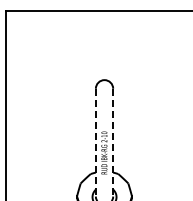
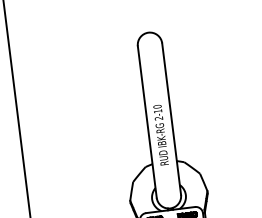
line: (95, 142) -> (146, 121), dashed -> solid
line: (113, 142) -> (172, 118), dashed -> solid

